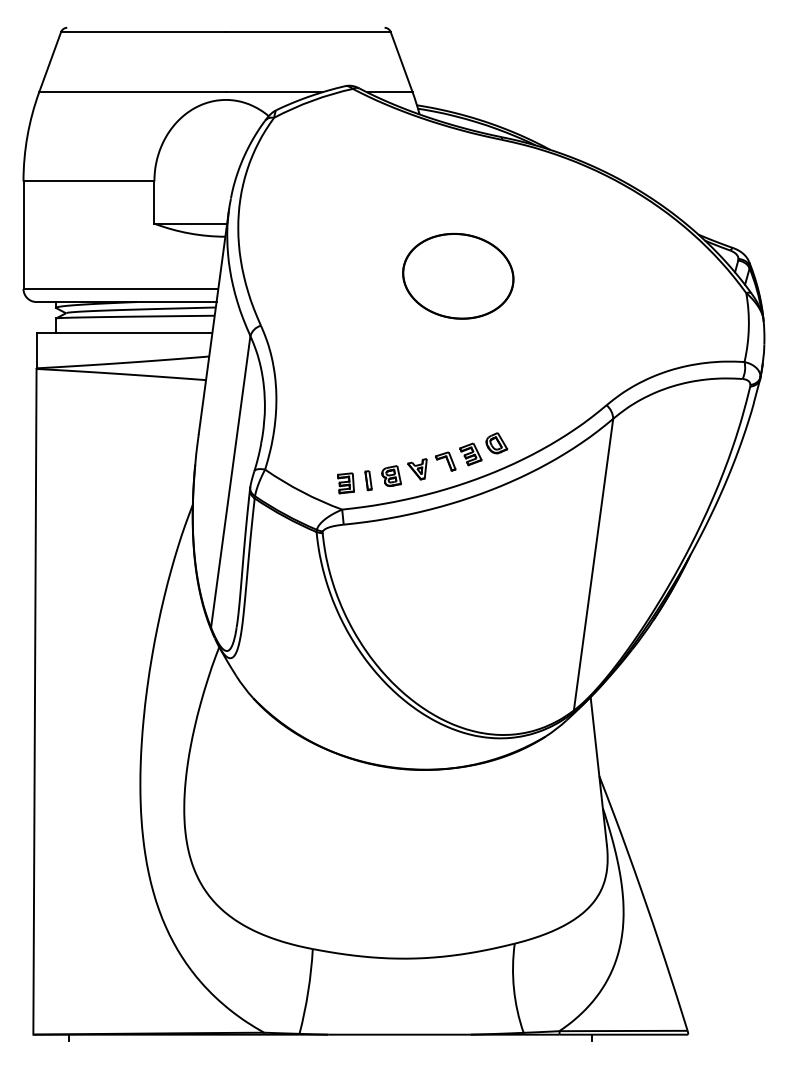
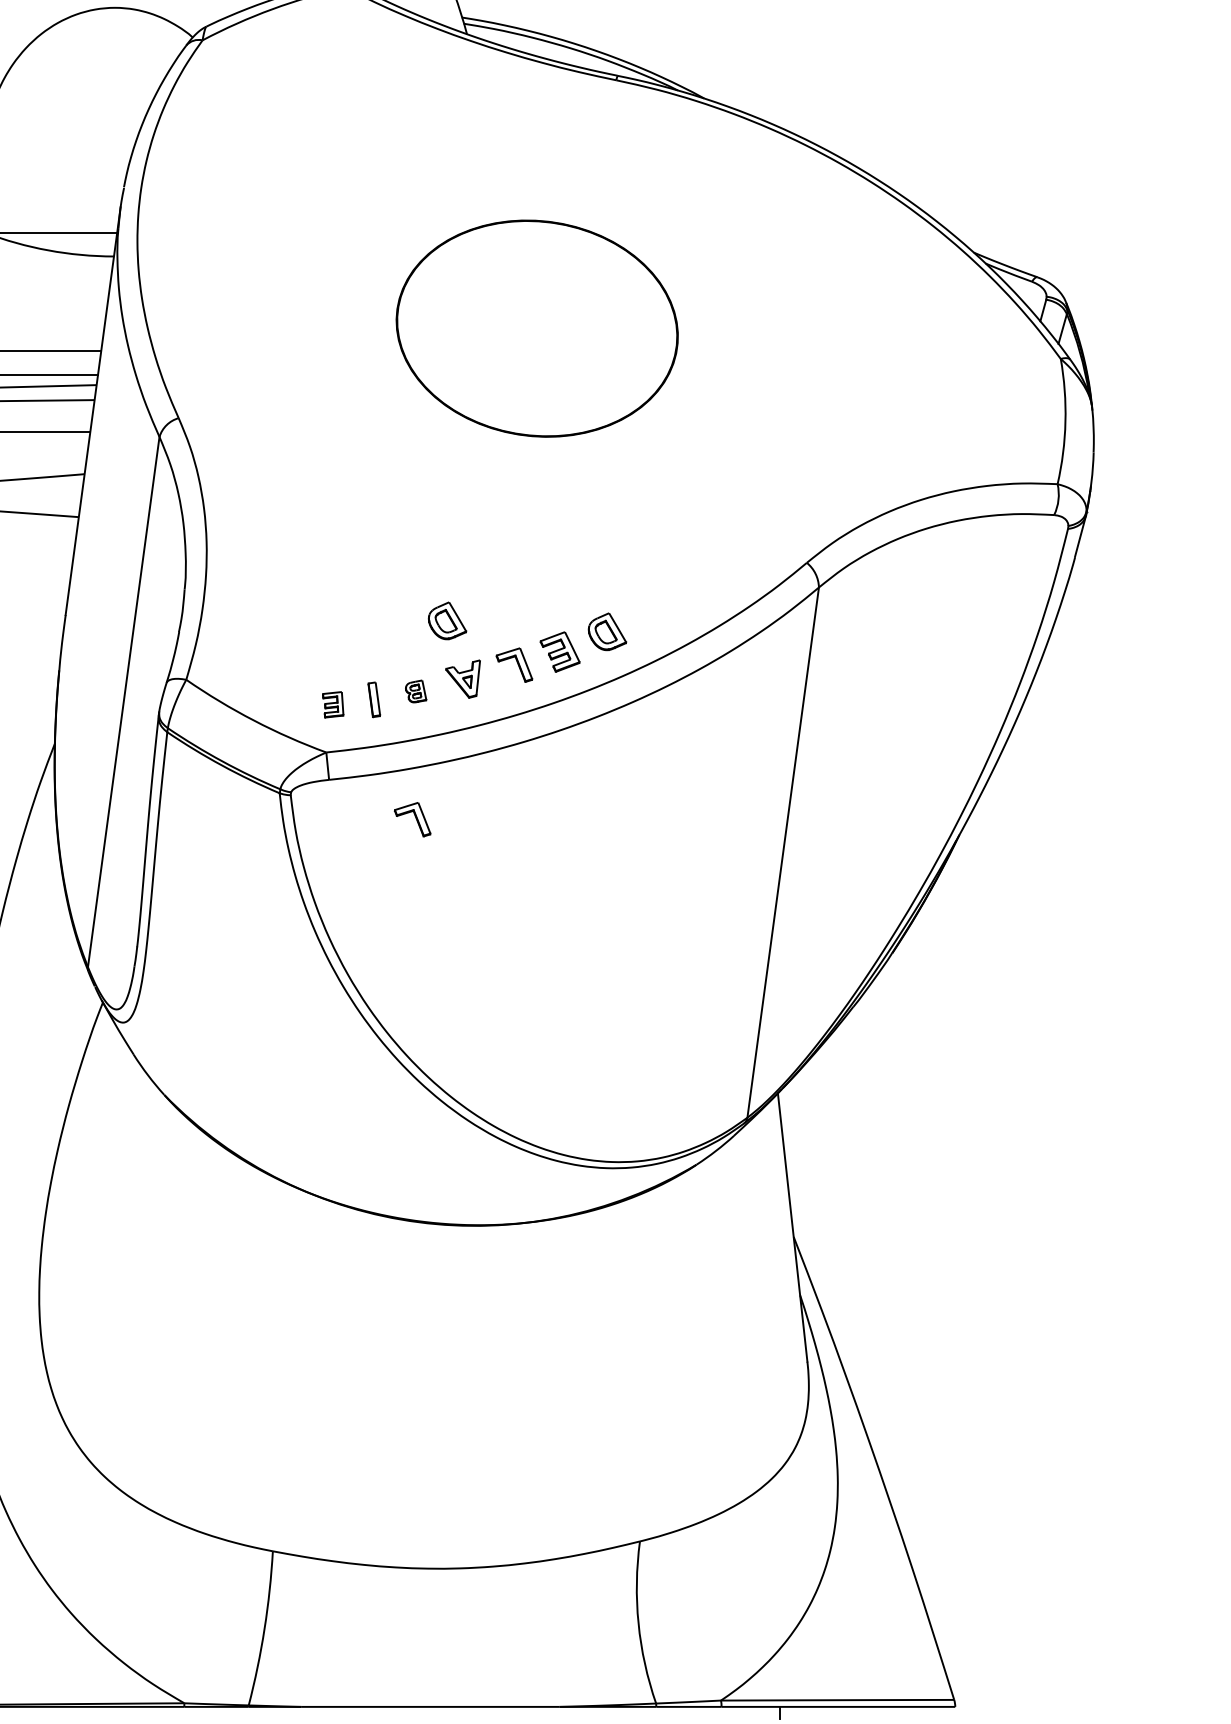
part: (458, 275) -> (537, 326), size x1.4
part: (408, 437) -> (446, 621), added
part: (391, 475) -> (415, 690), size x0.6
part: (345, 483) -> (332, 705), size x0.7
part: (389, 546) -> (412, 819), added

